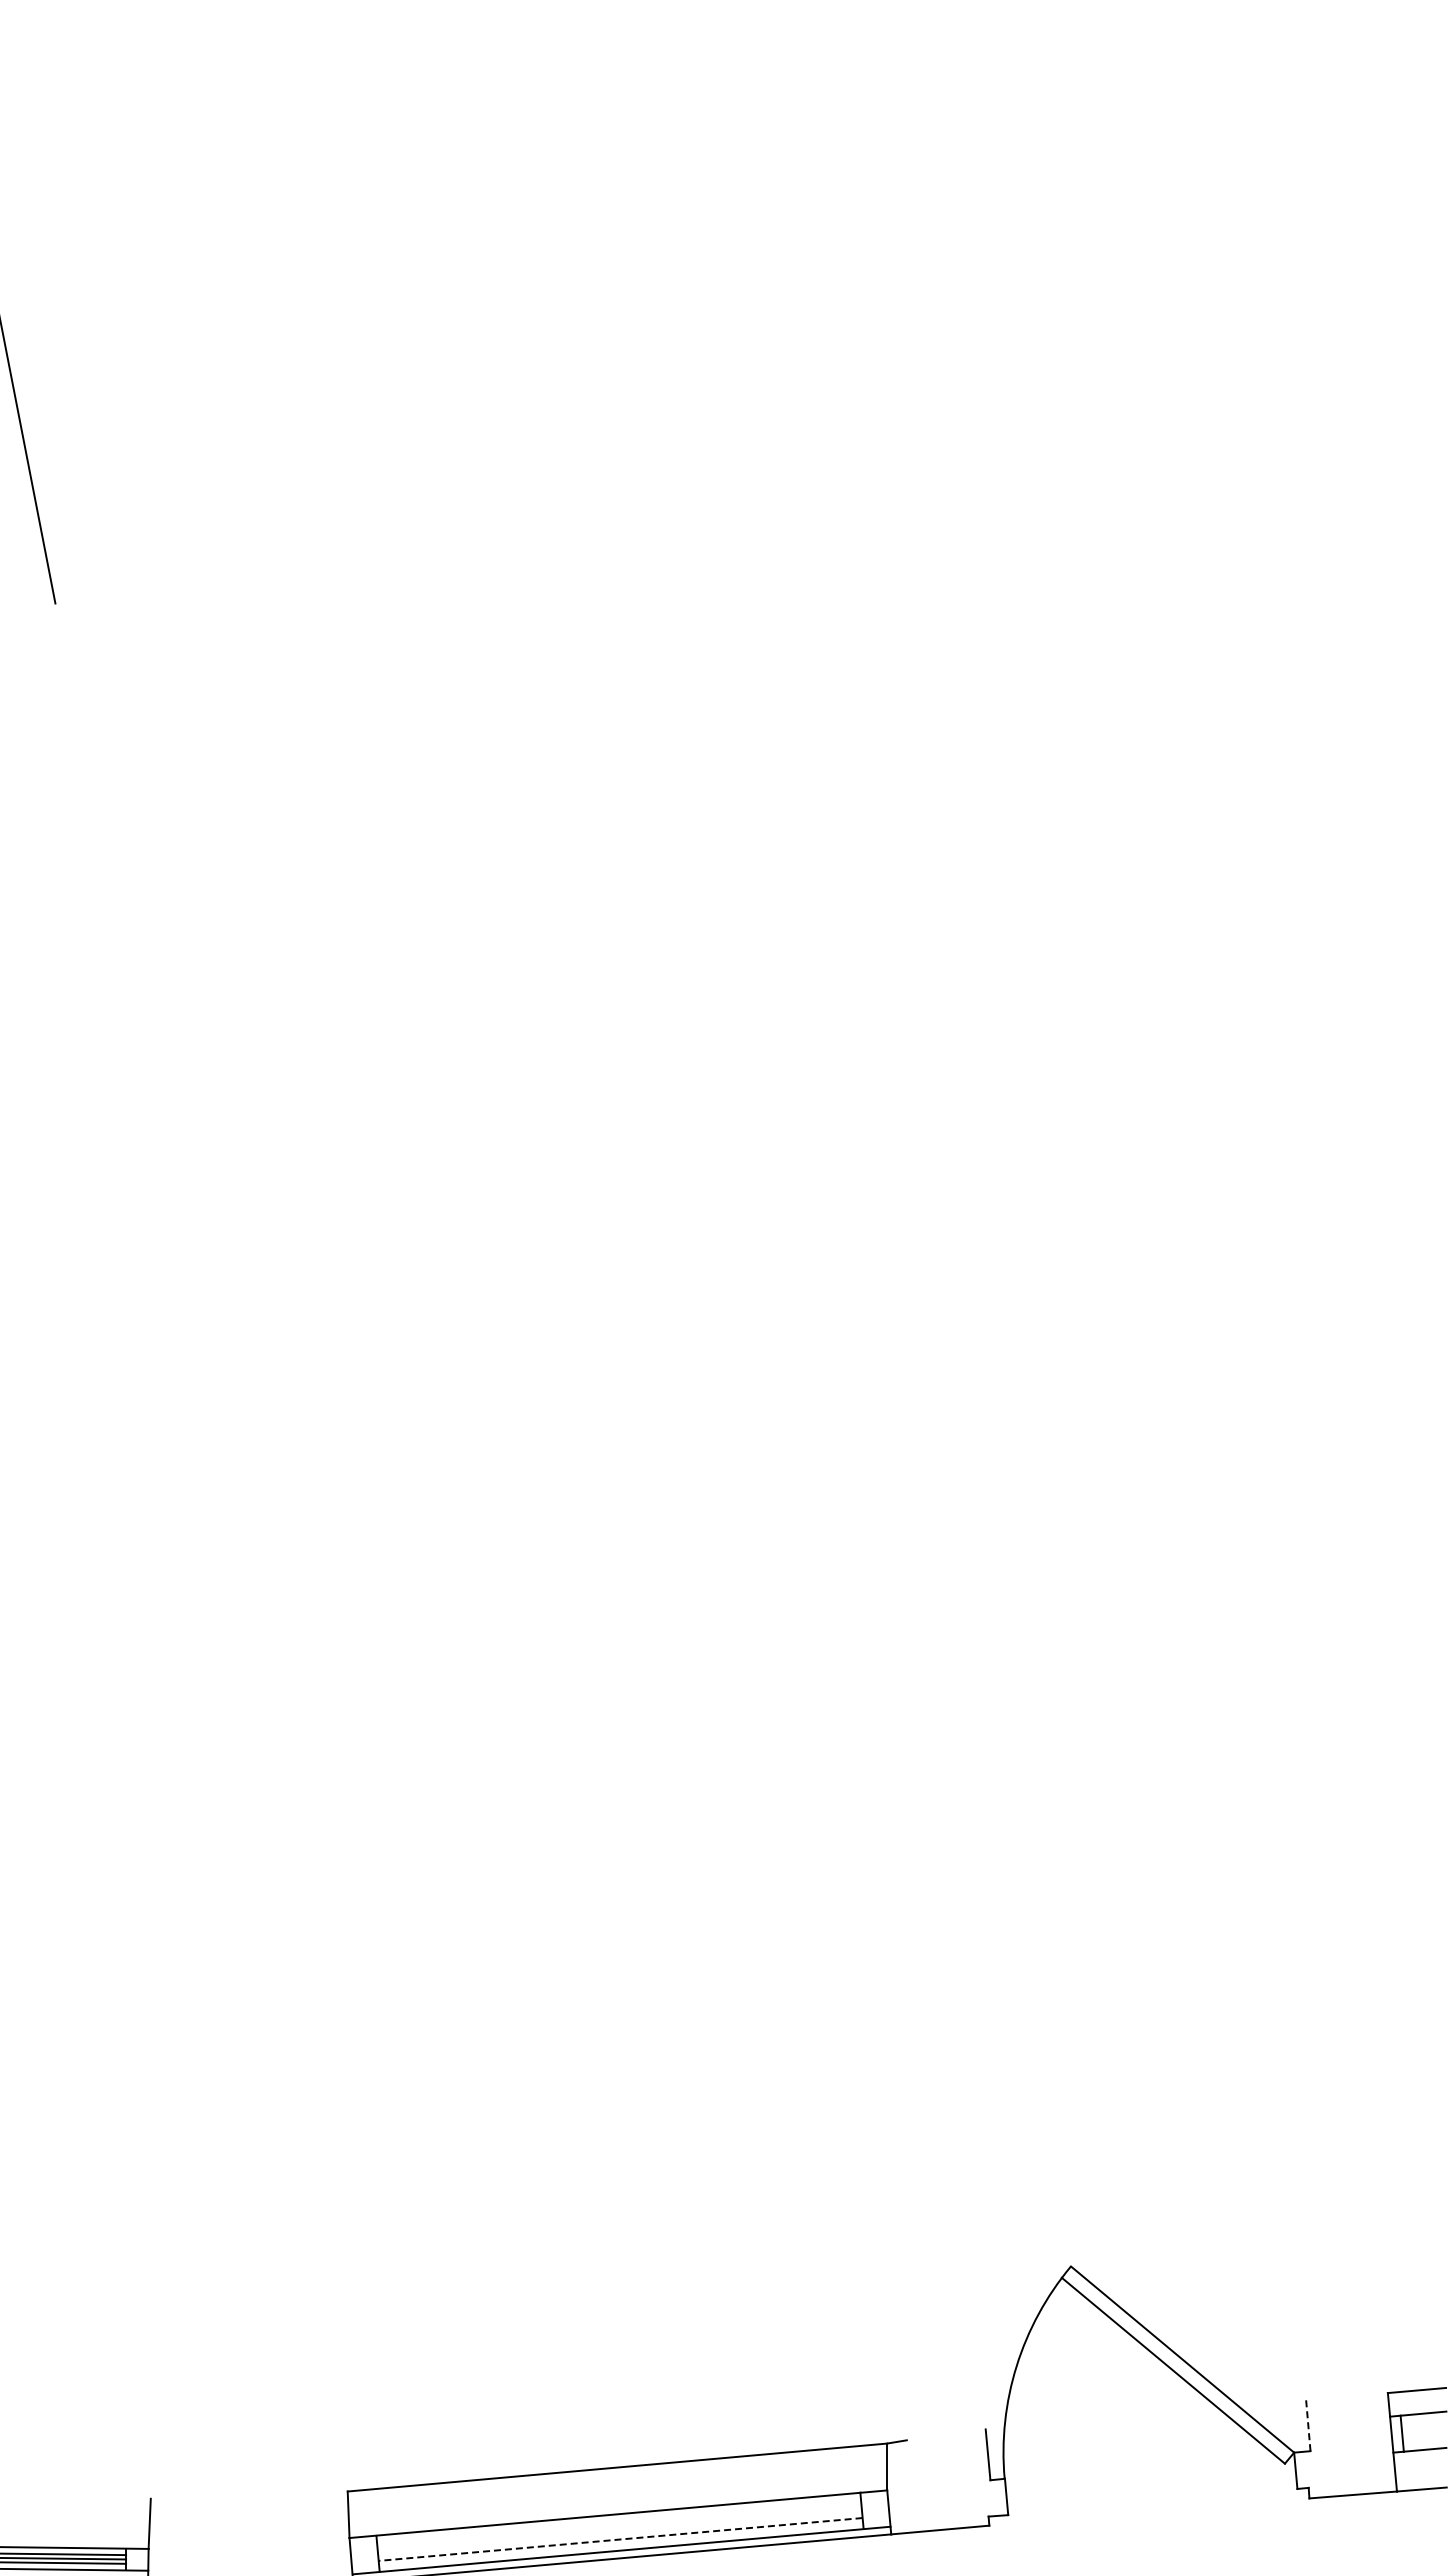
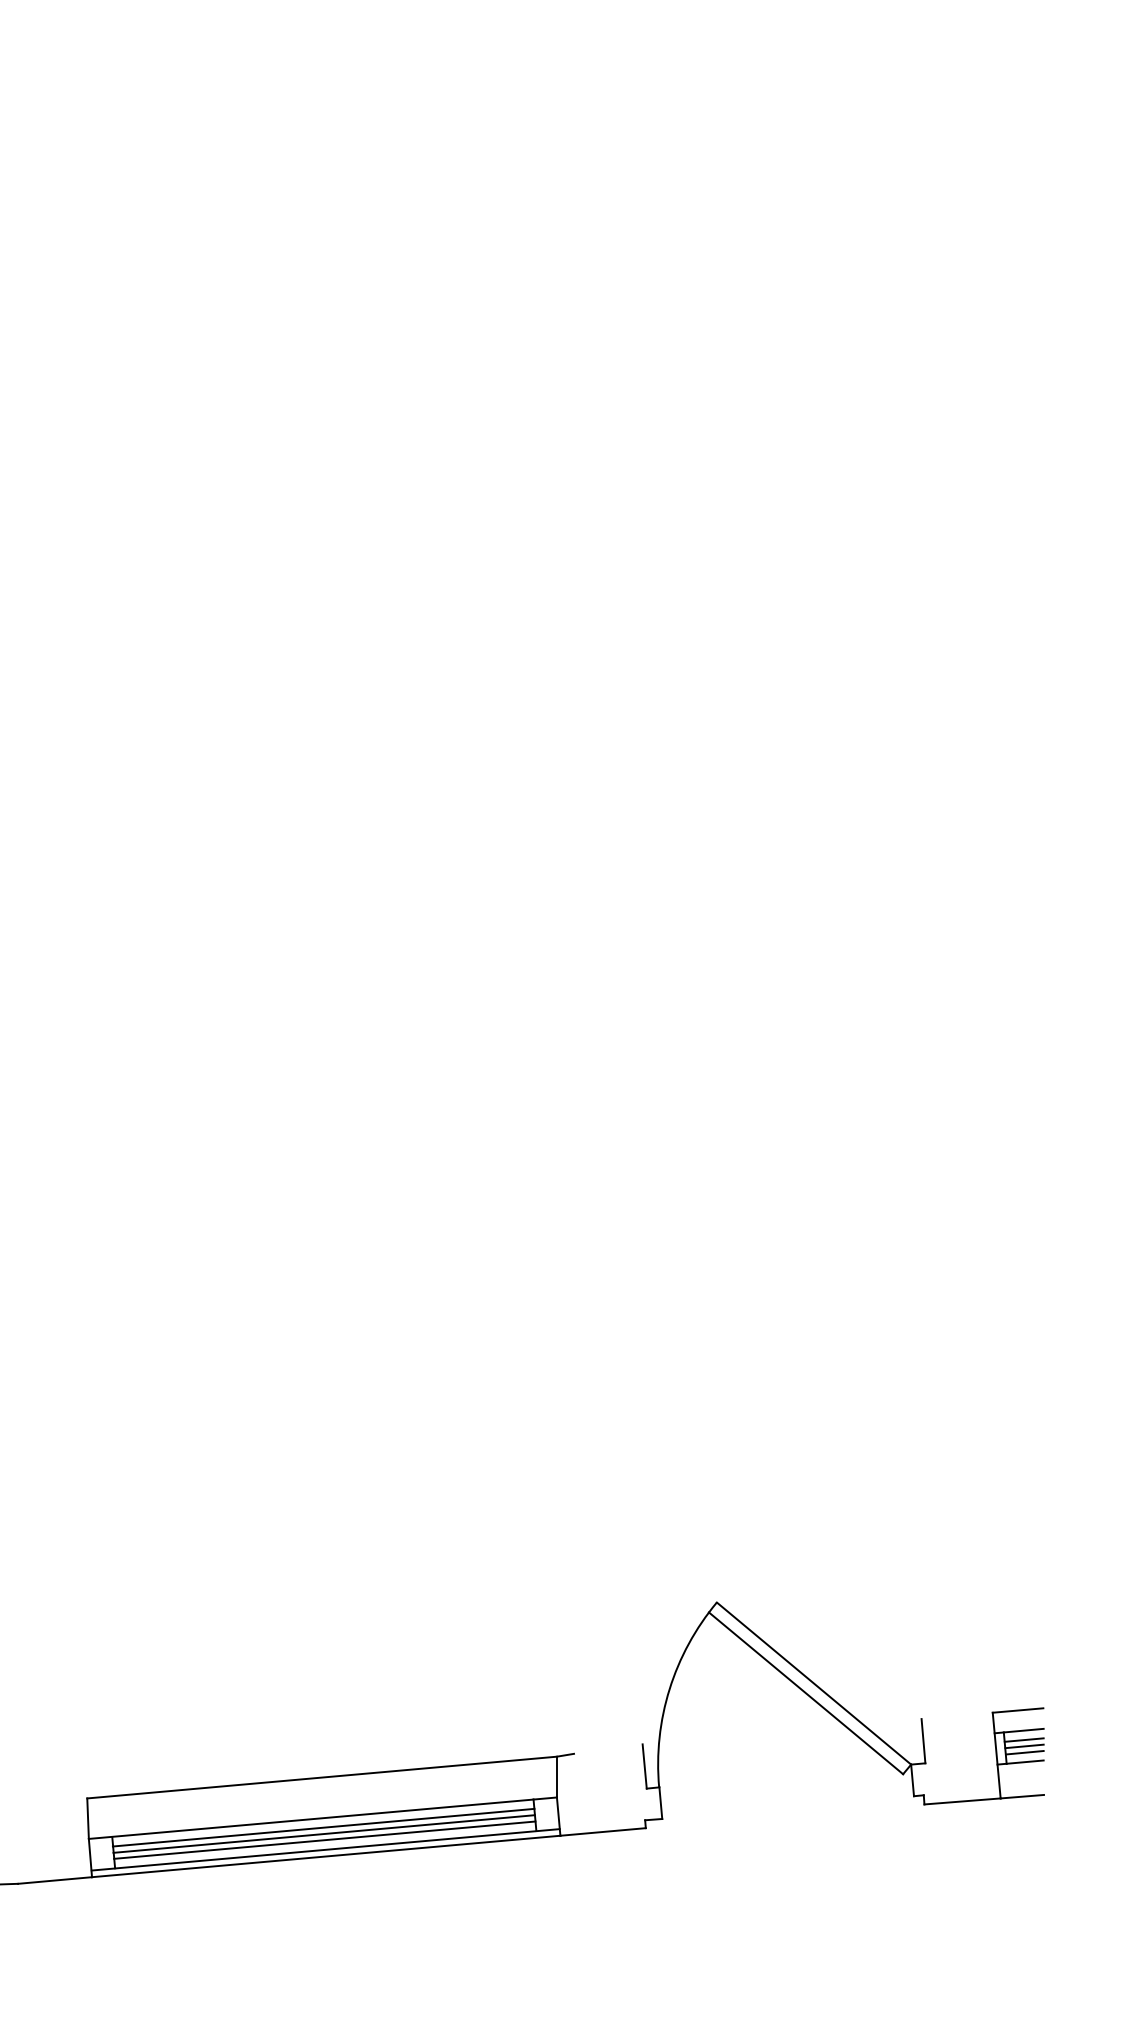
line: (1423, 2424) -> (1023, 1740), added
line: (1308, 2425) -> (923, 1740), dashed -> solid
line: (1424, 2431) -> (1024, 1746), added
line: (1424, 2439) -> (1024, 1753), added
line: (619, 2524) -> (323, 1827), added
line: (619, 2532) -> (323, 1834), added
line: (620, 2539) -> (324, 1840), dashed -> solid

